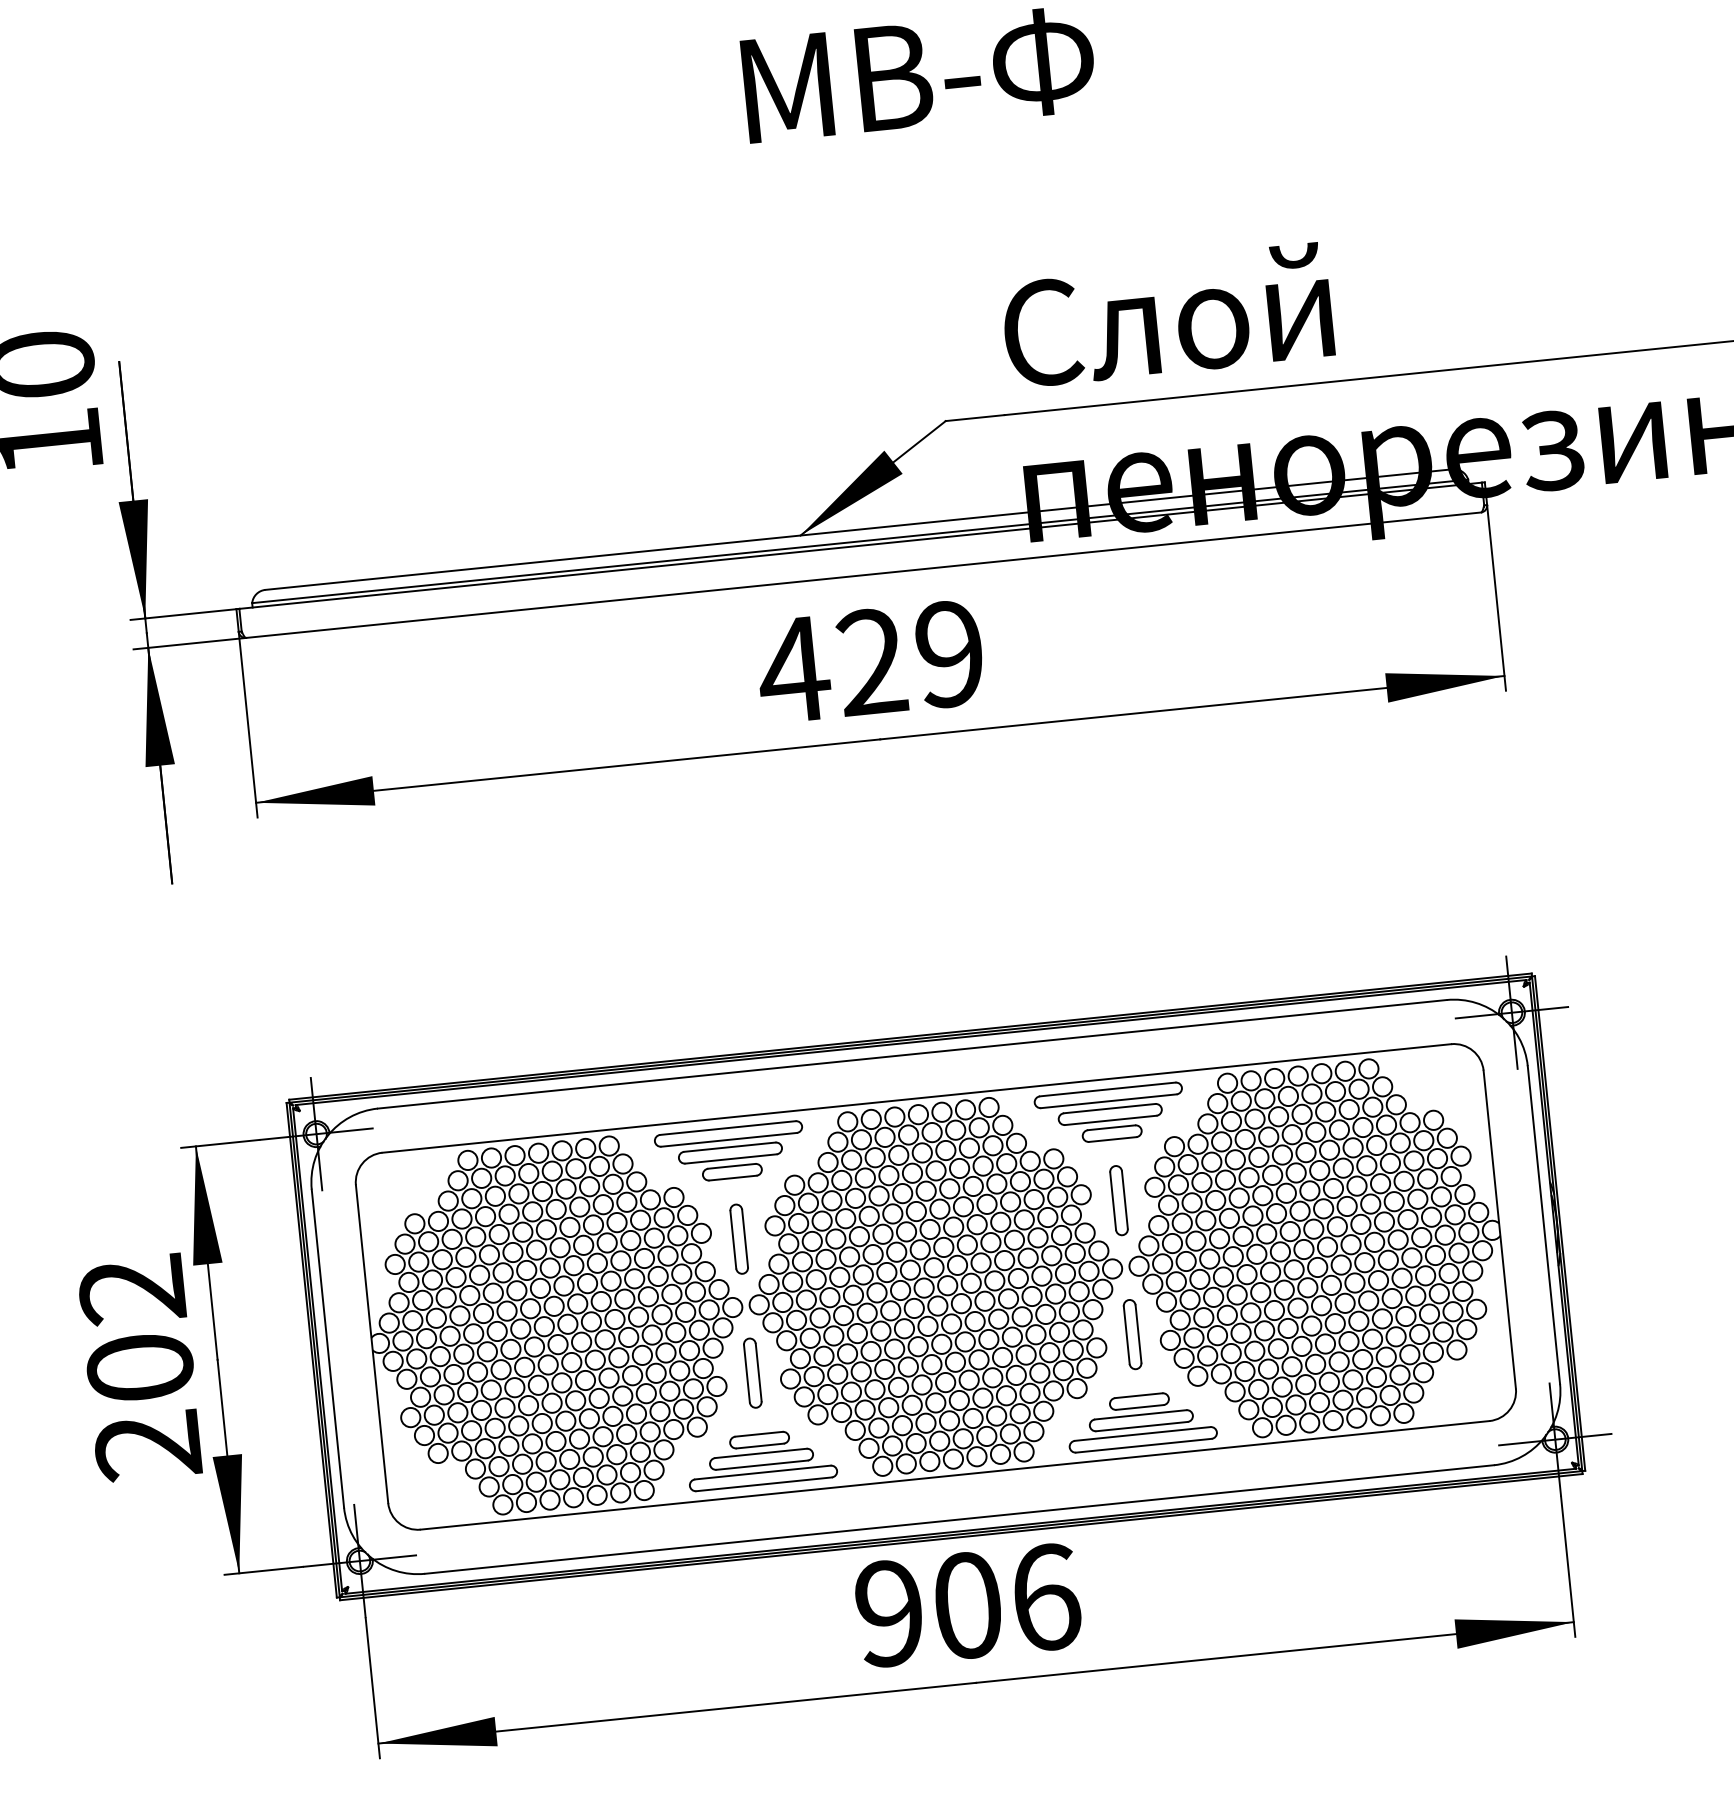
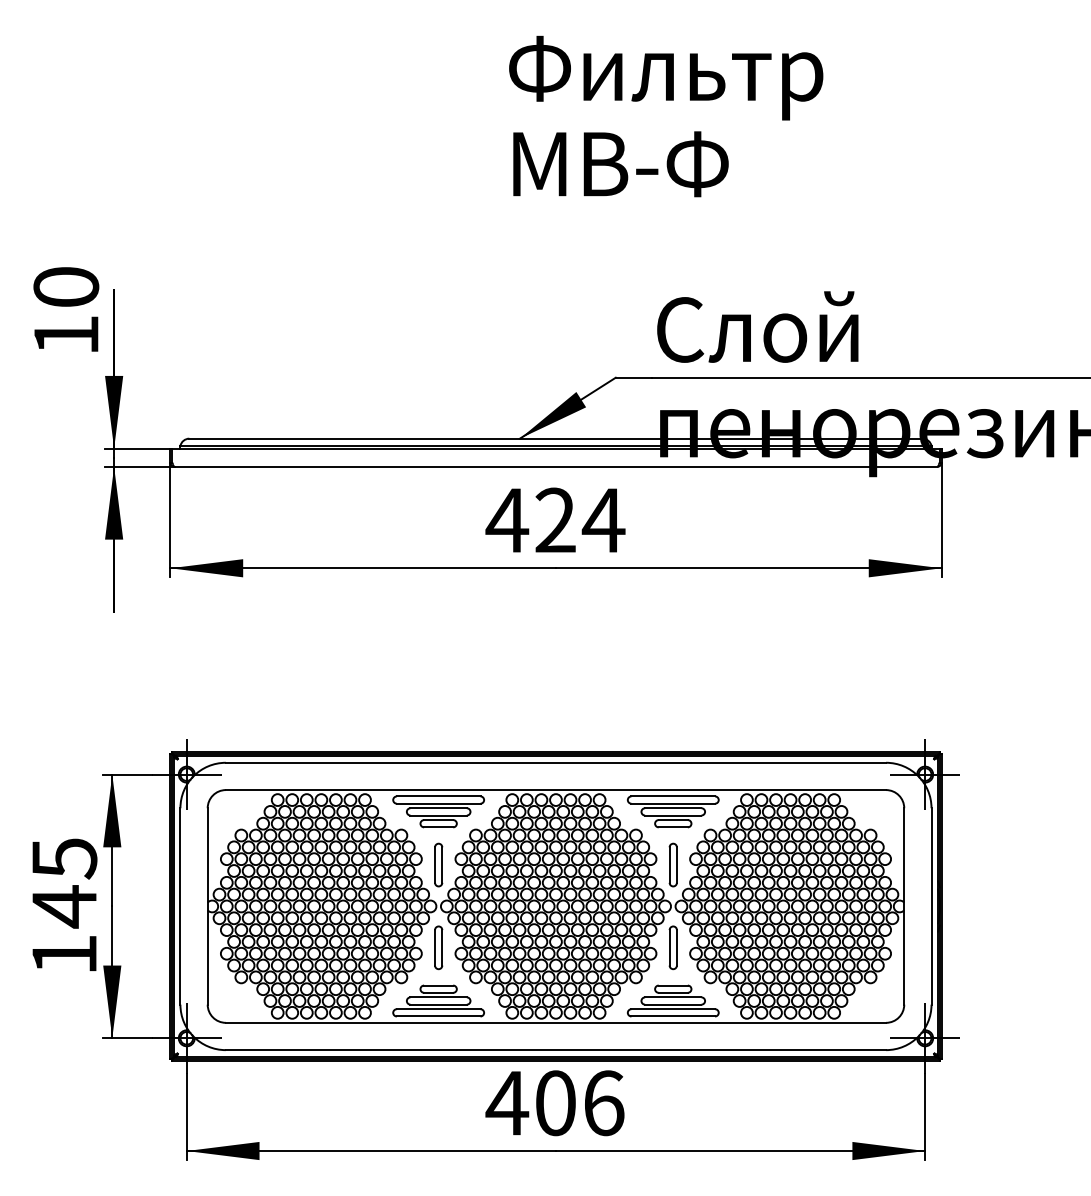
text: (949, 654) -> (603, 520), 429 -> 424
text: (140, 1367) -> (64, 906), 202 -> 145
text: (889, 1613) -> (507, 1103), 906 -> 406

